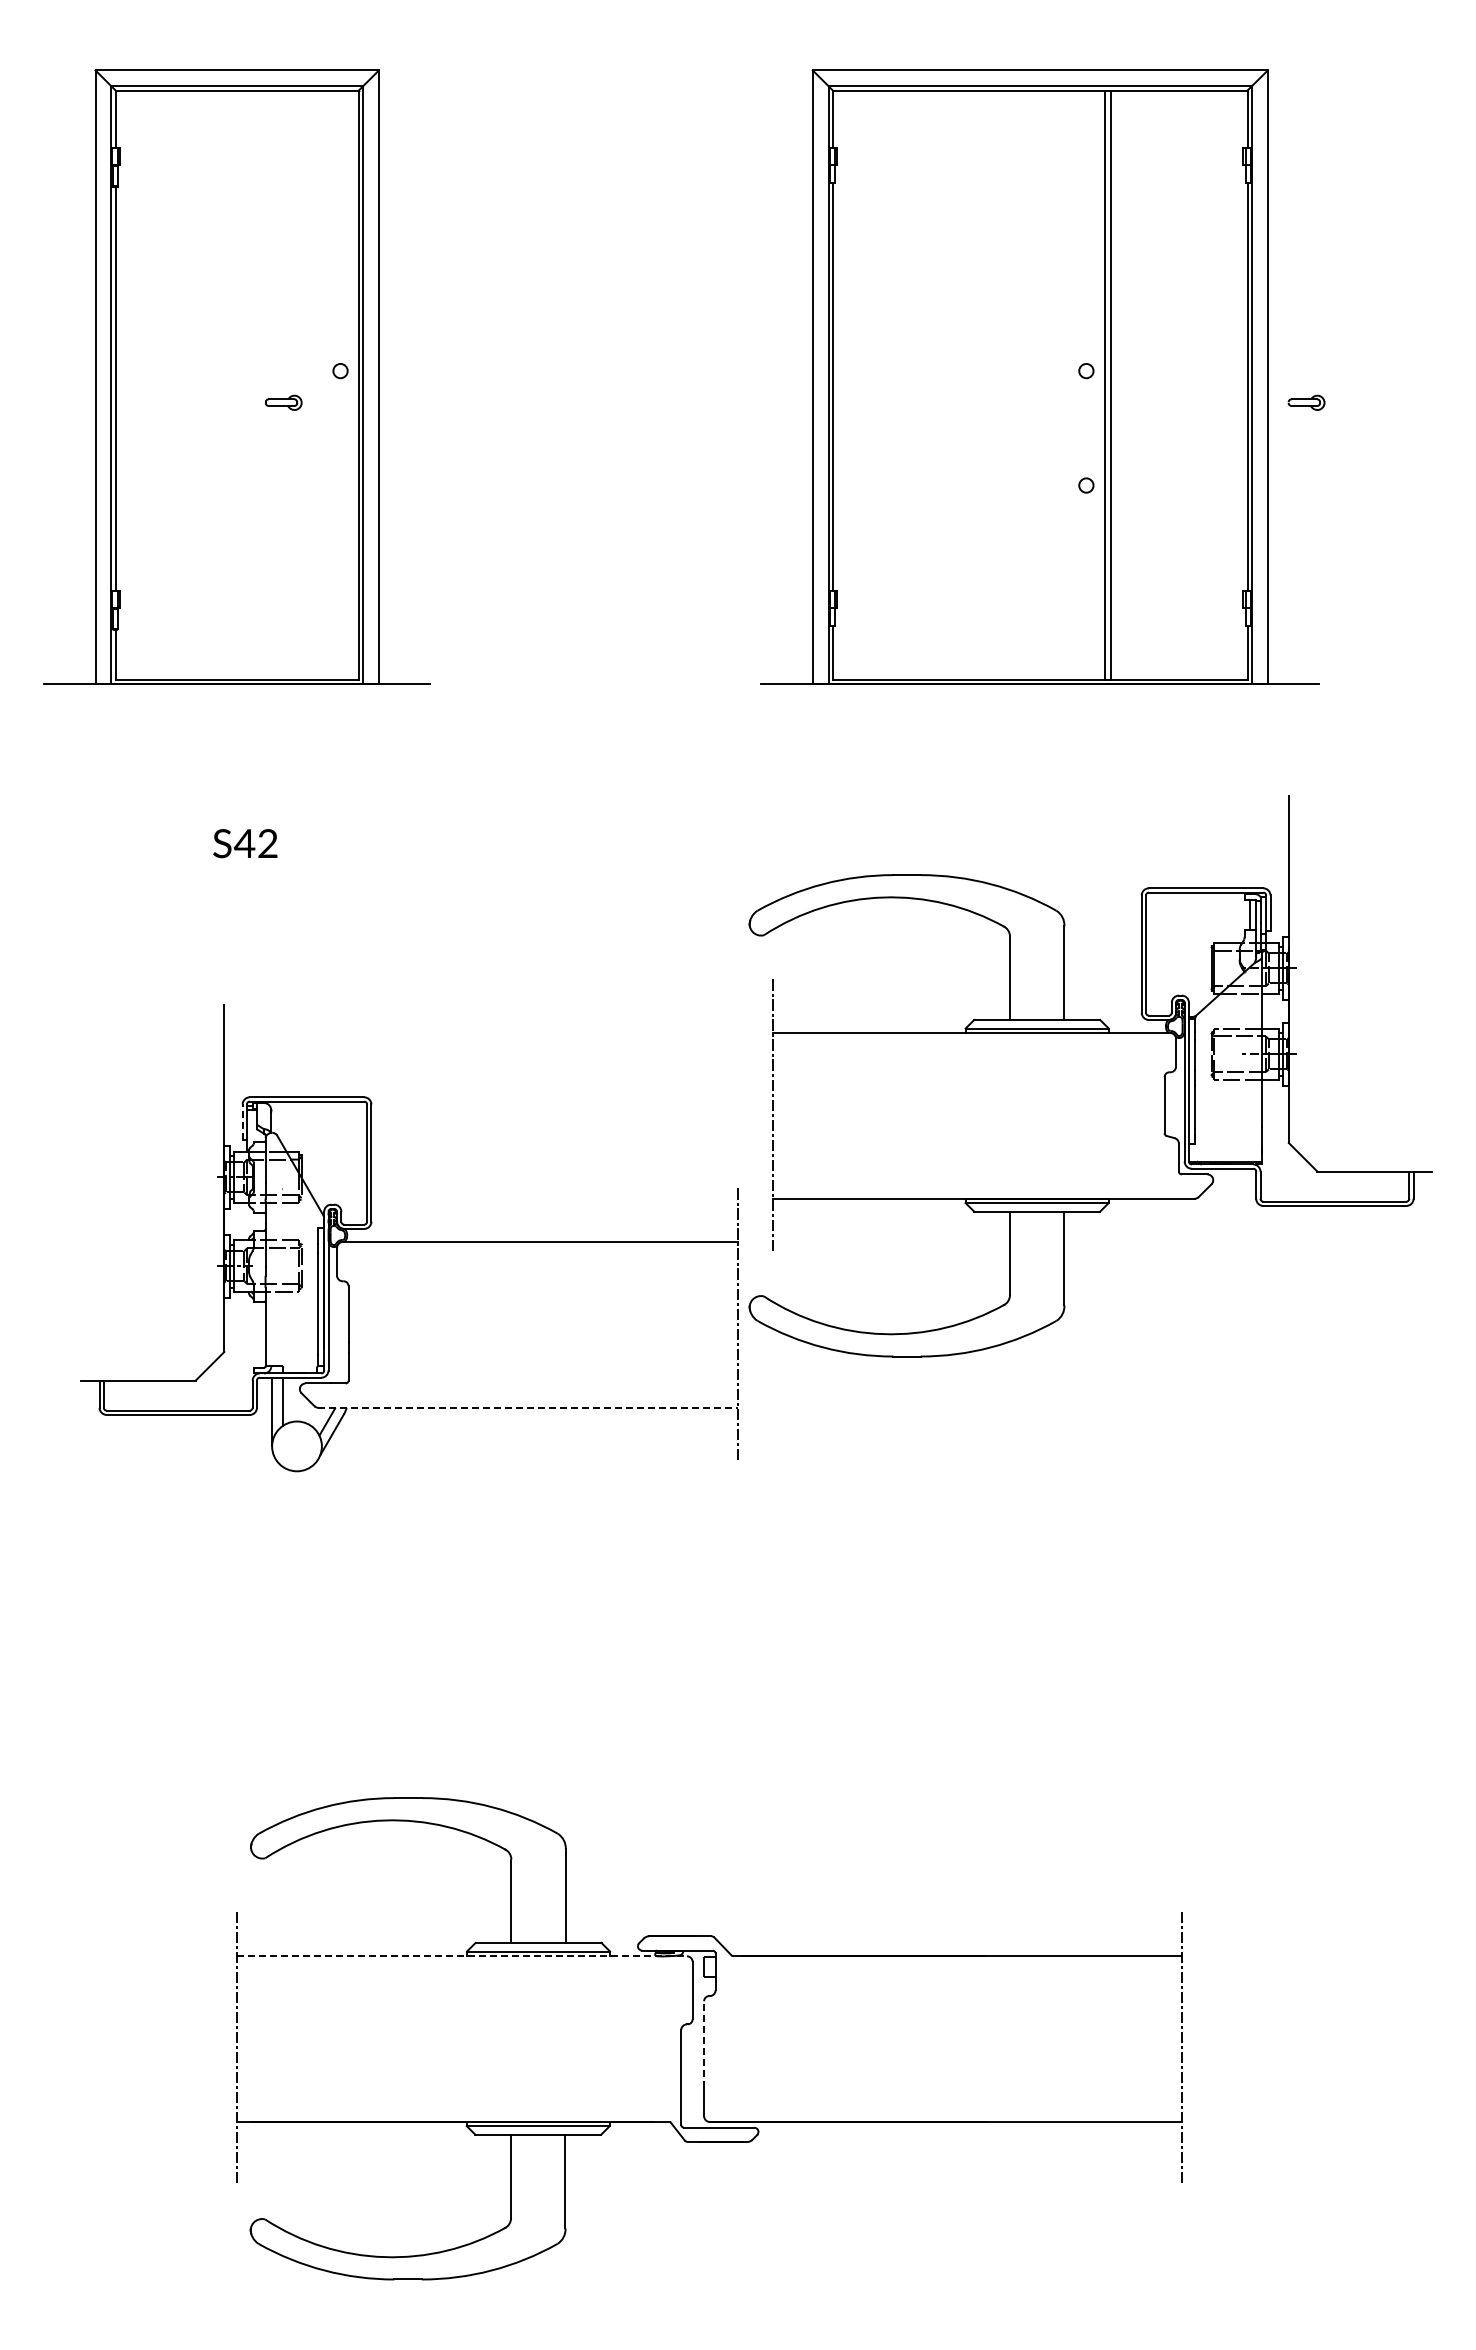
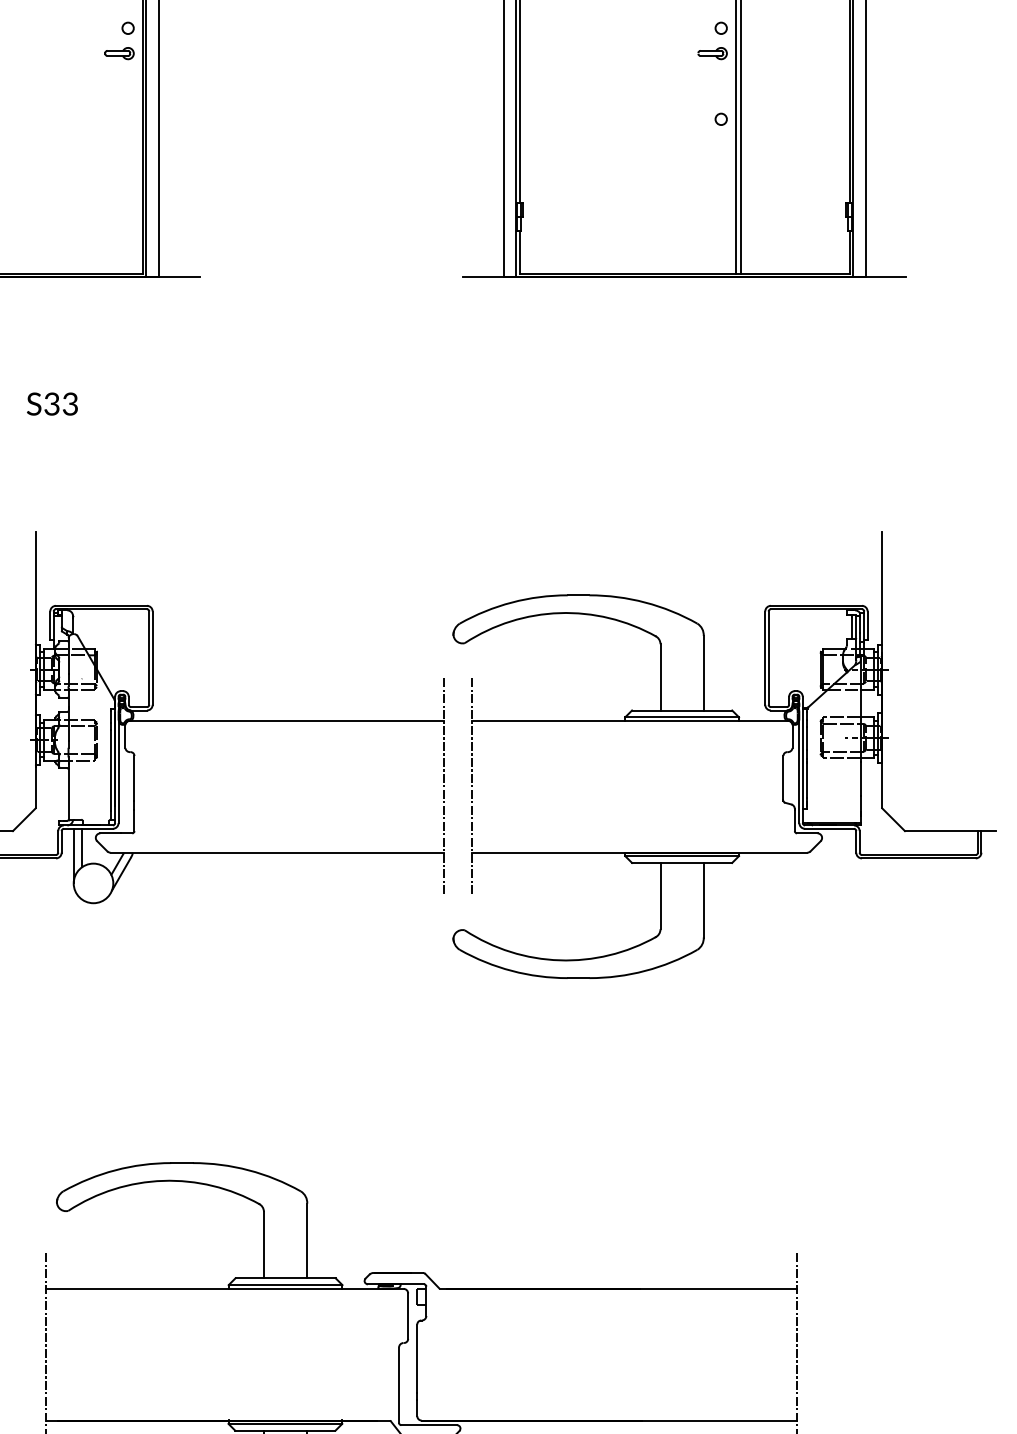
part: (283, 402) -> (119, 53), moved
part: (1306, 402) -> (712, 53), moved
text: (255, 843) -> (60, 403), S42 -> S33
part: (1090, 1033) -> (724, 721), moved
line: (242, 1122) -> (50, 625), dashed -> solid
line: (528, 1407) -> (277, 852), dashed -> solid
line: (462, 1956) -> (225, 1289), dashed -> solid
line: (704, 2043) -> (417, 1358), dashed -> solid

